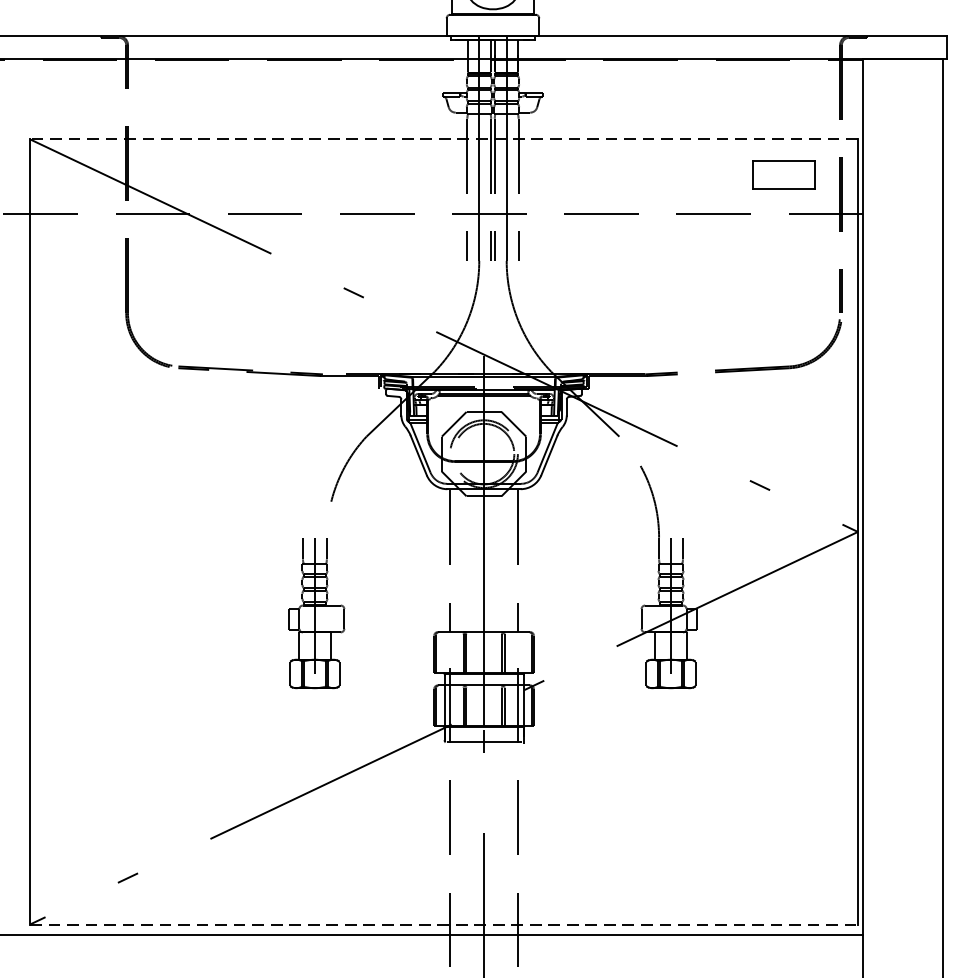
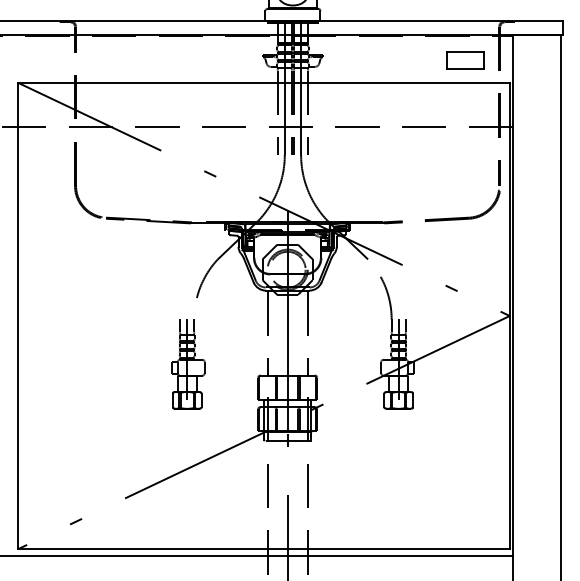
line: (443, 138) -> (263, 82), dashed -> solid
part: (783, 175) -> (465, 60), moved
line: (443, 924) -> (263, 549), dashed -> solid

